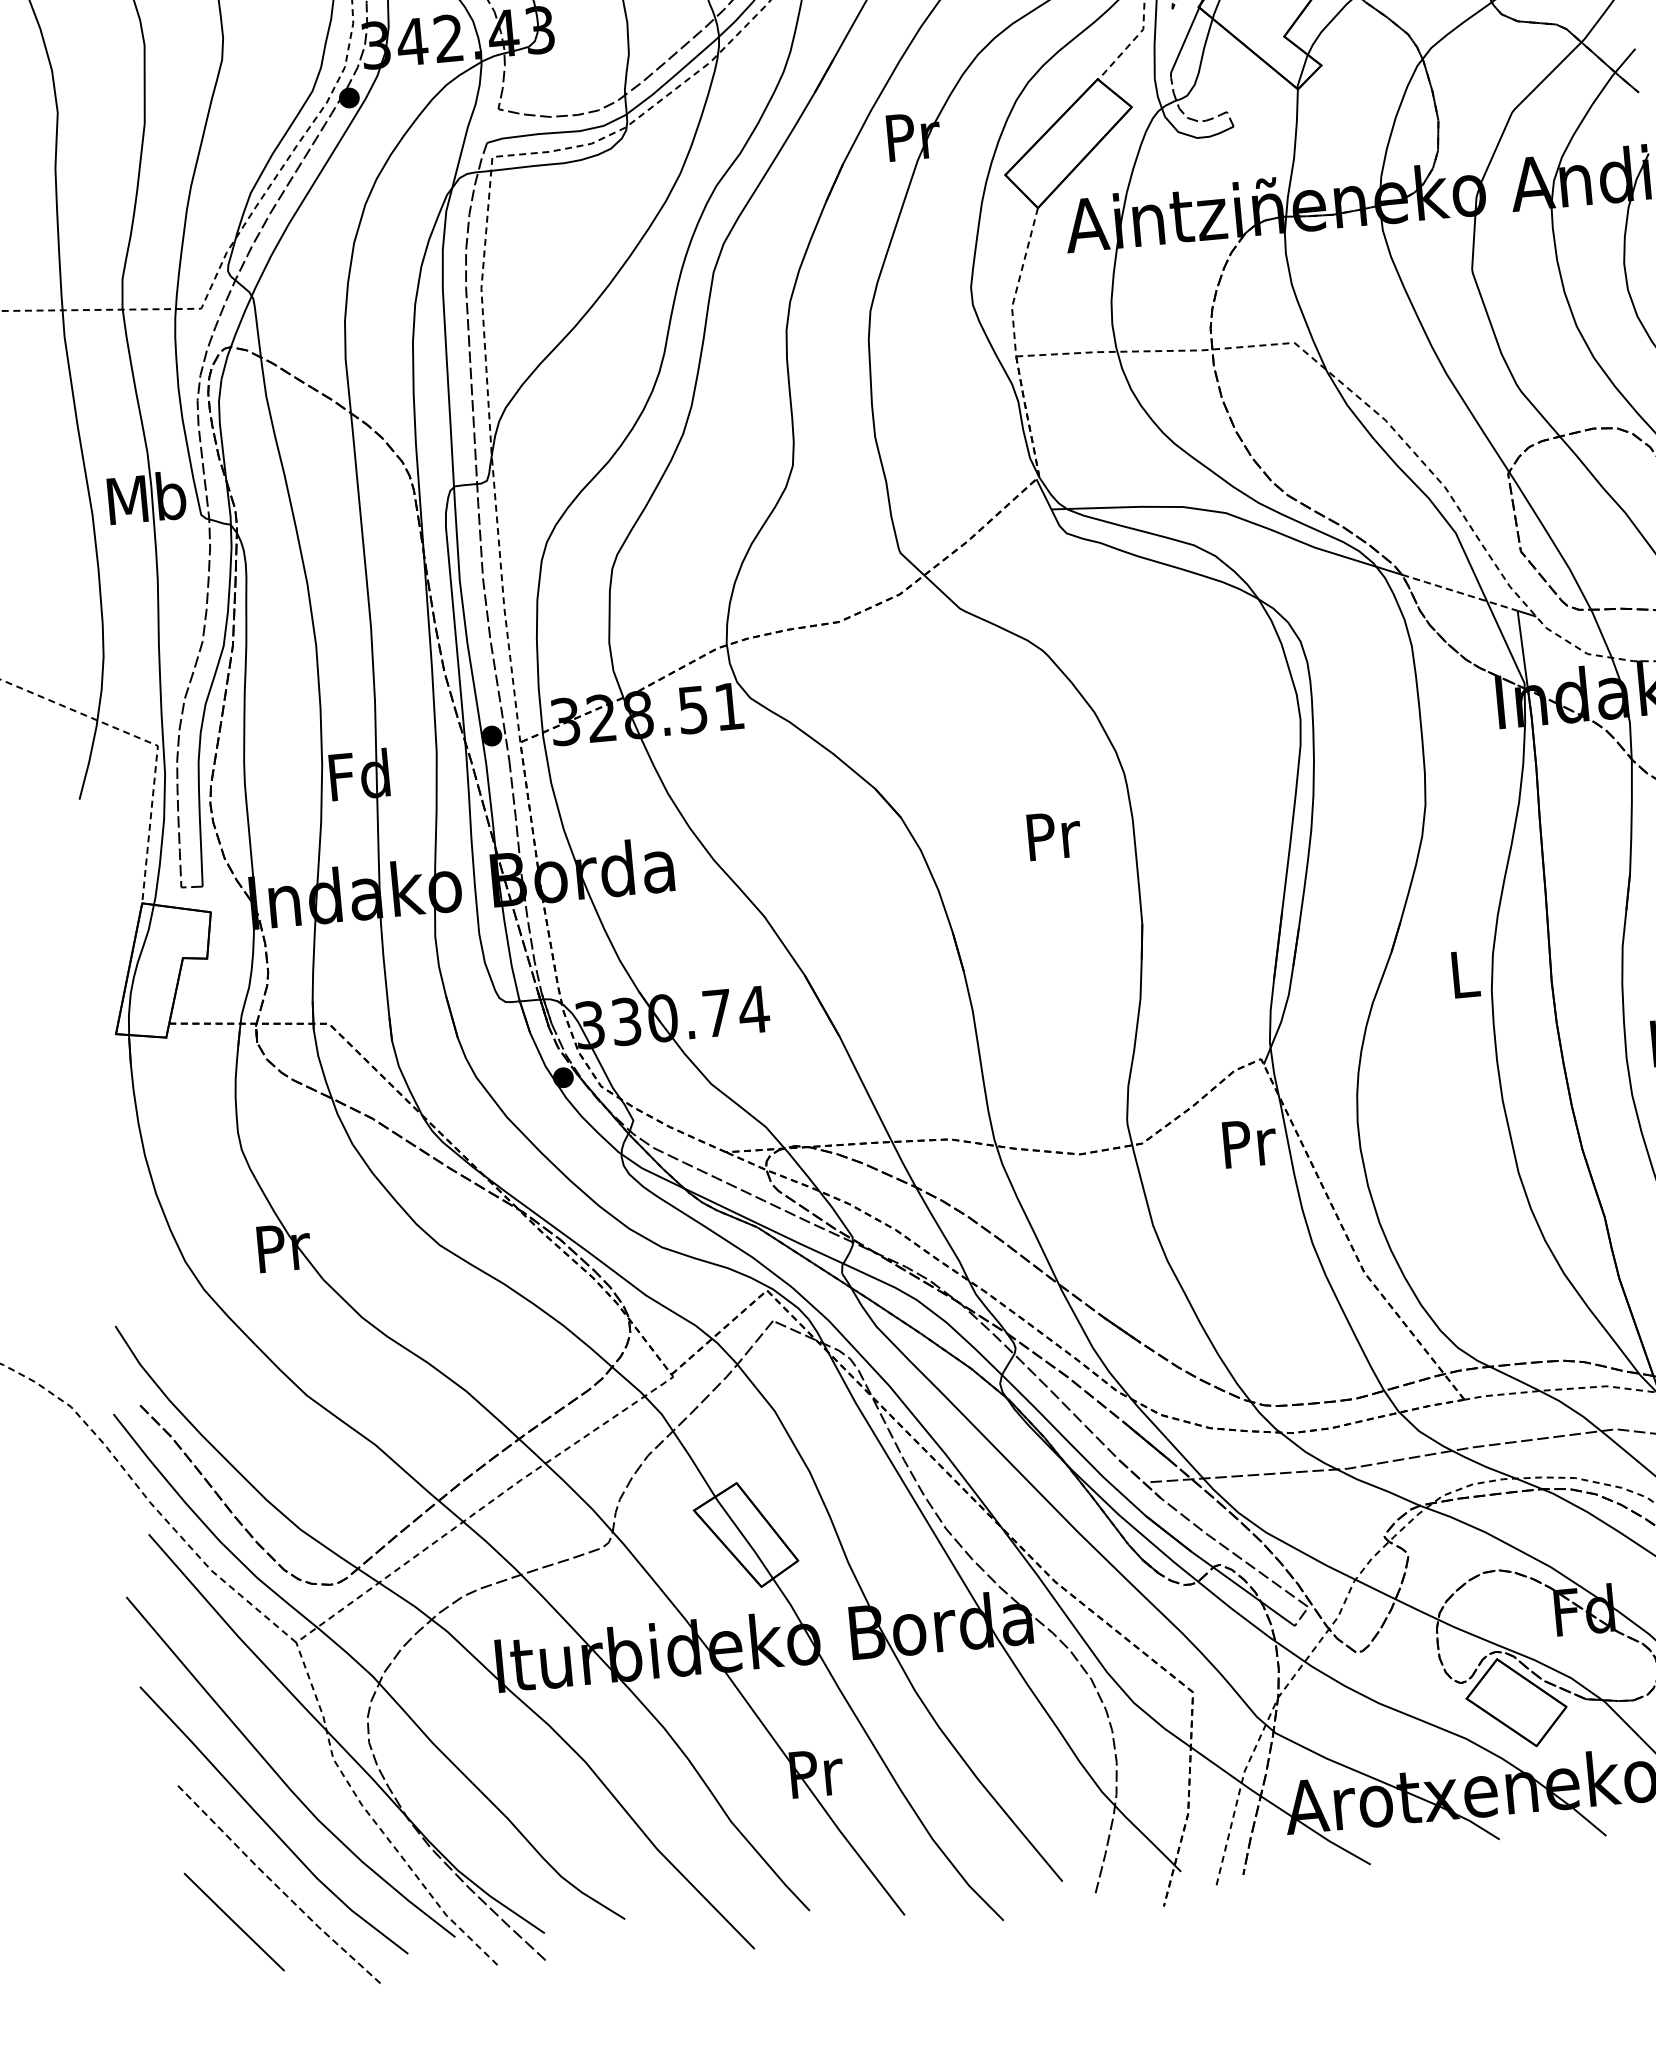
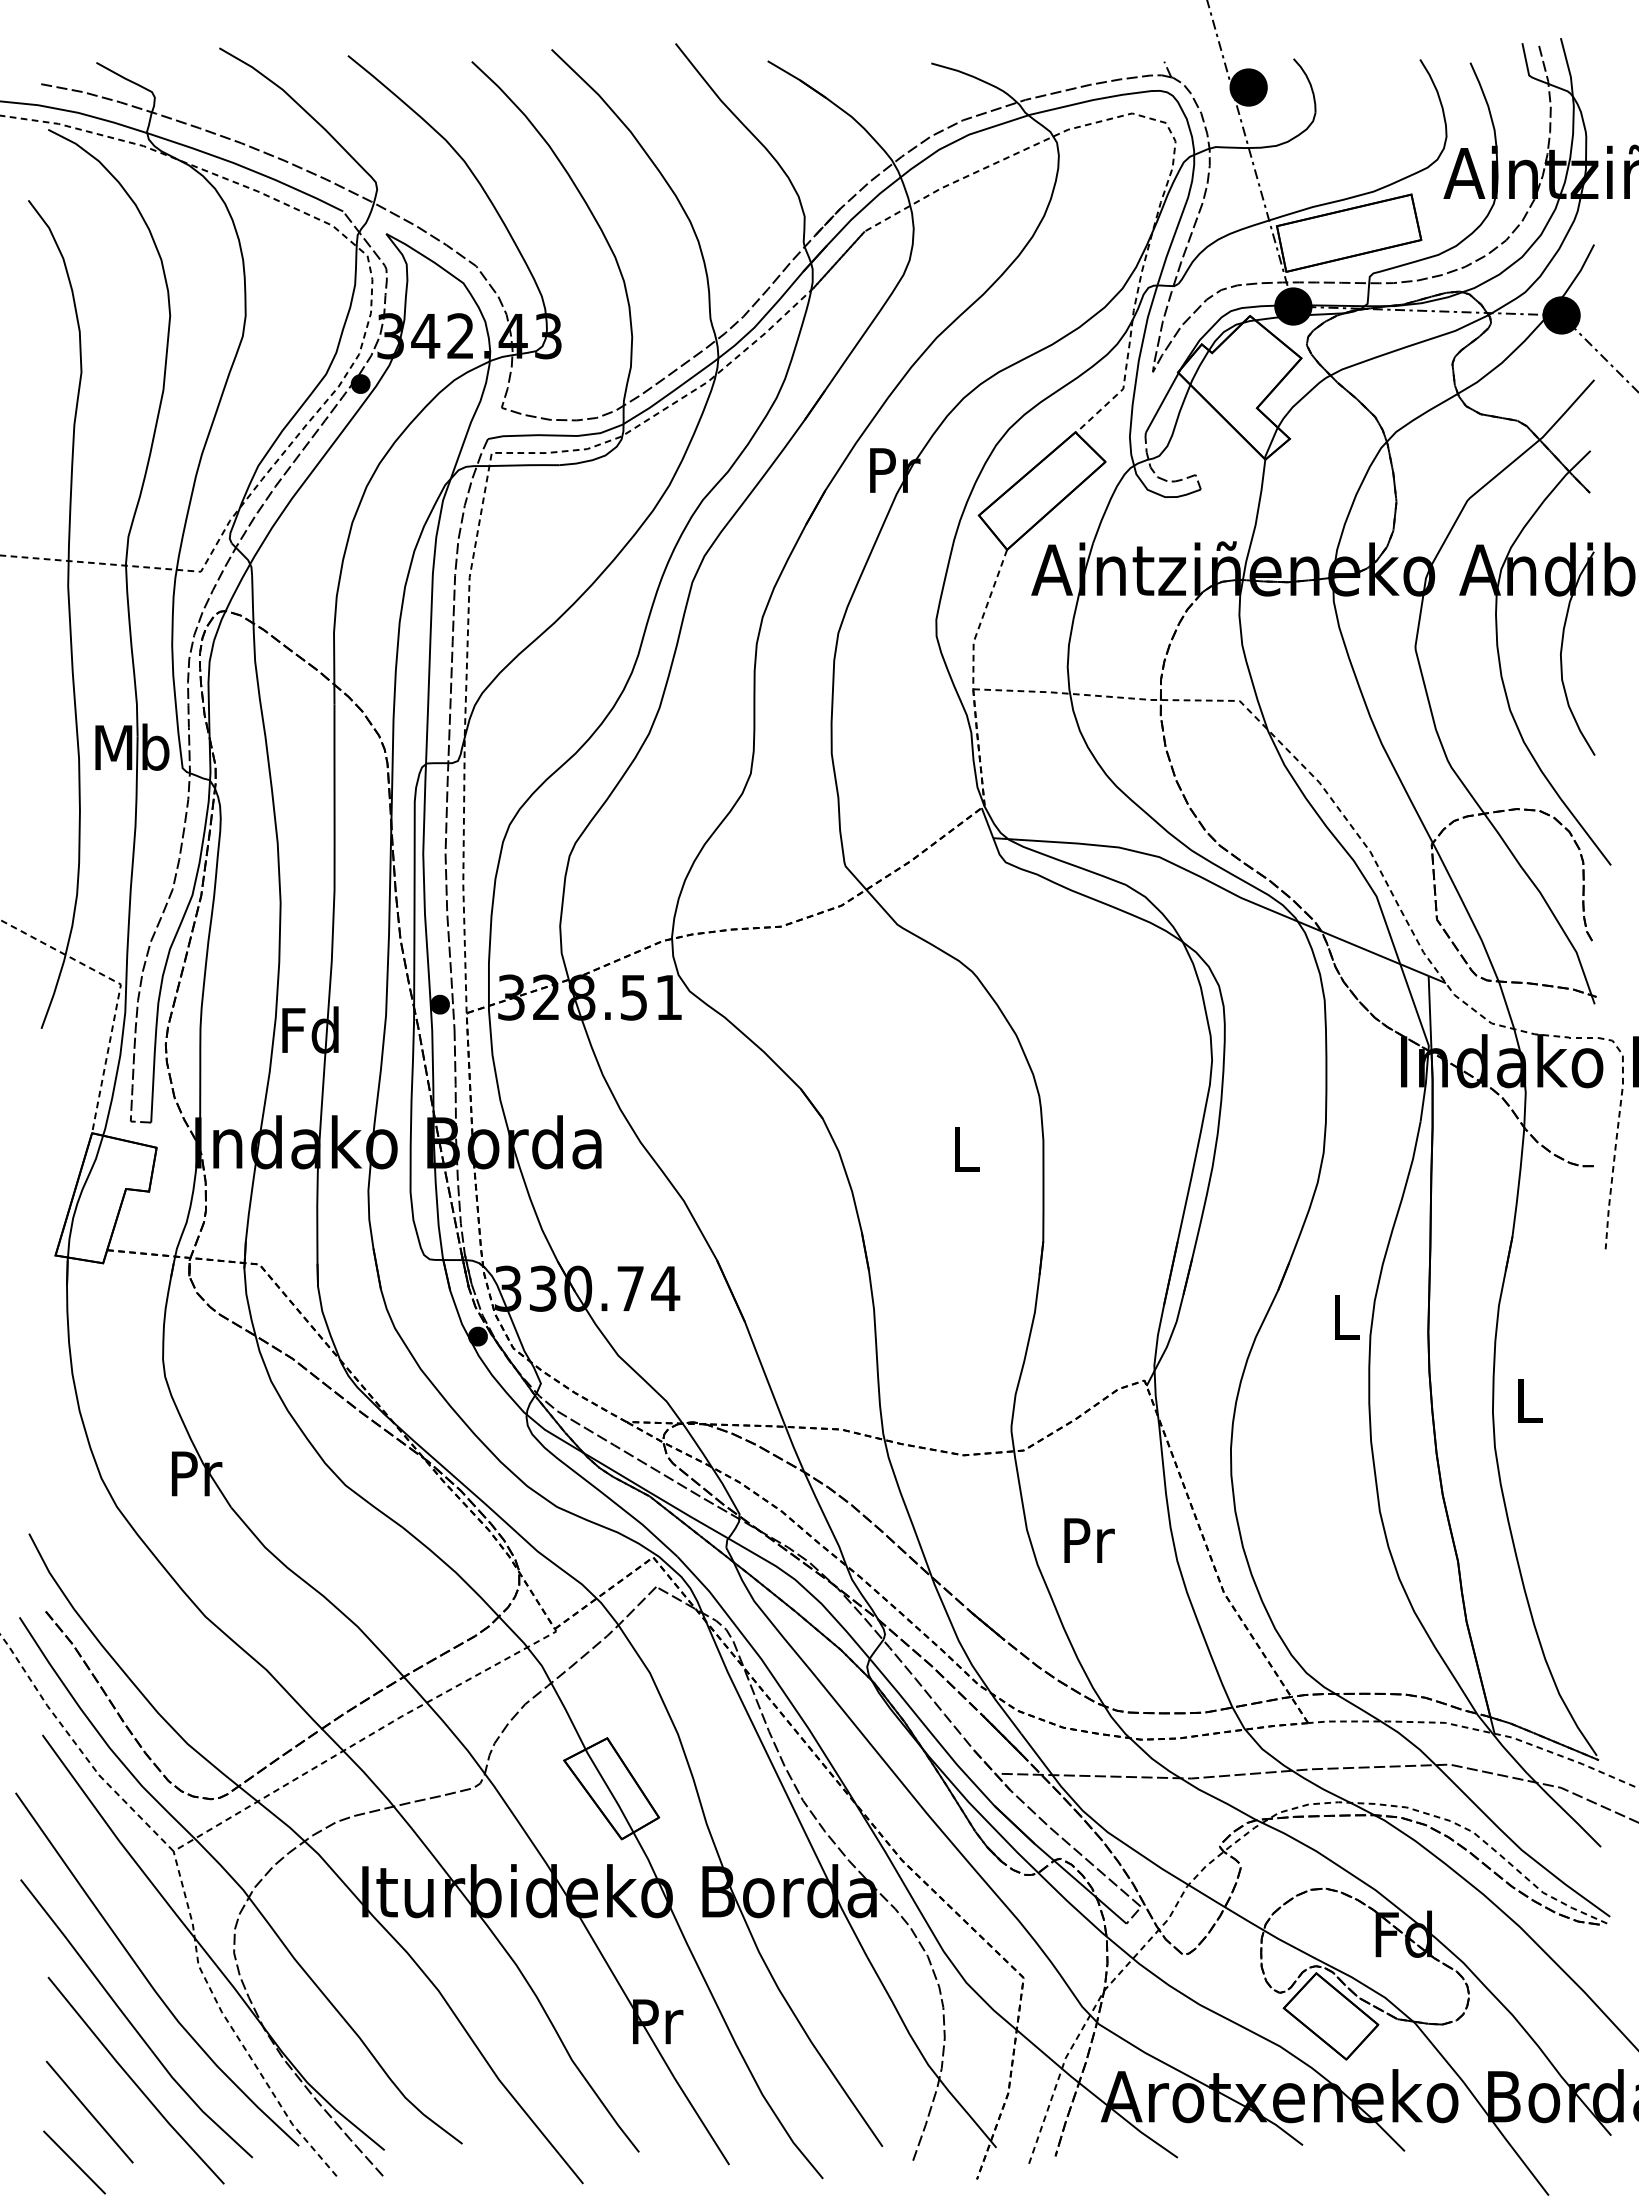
line: (1459, 592) -> (1374, 953), dashed -> solid
text: (1054, 835) -> (967, 1149), Pr -> L
text: (1249, 1143) -> (1089, 1540), moved
line: (277, 1886) -> (134, 2082), dashed -> solid
line: (223, 1975) -> (74, 2162), added

